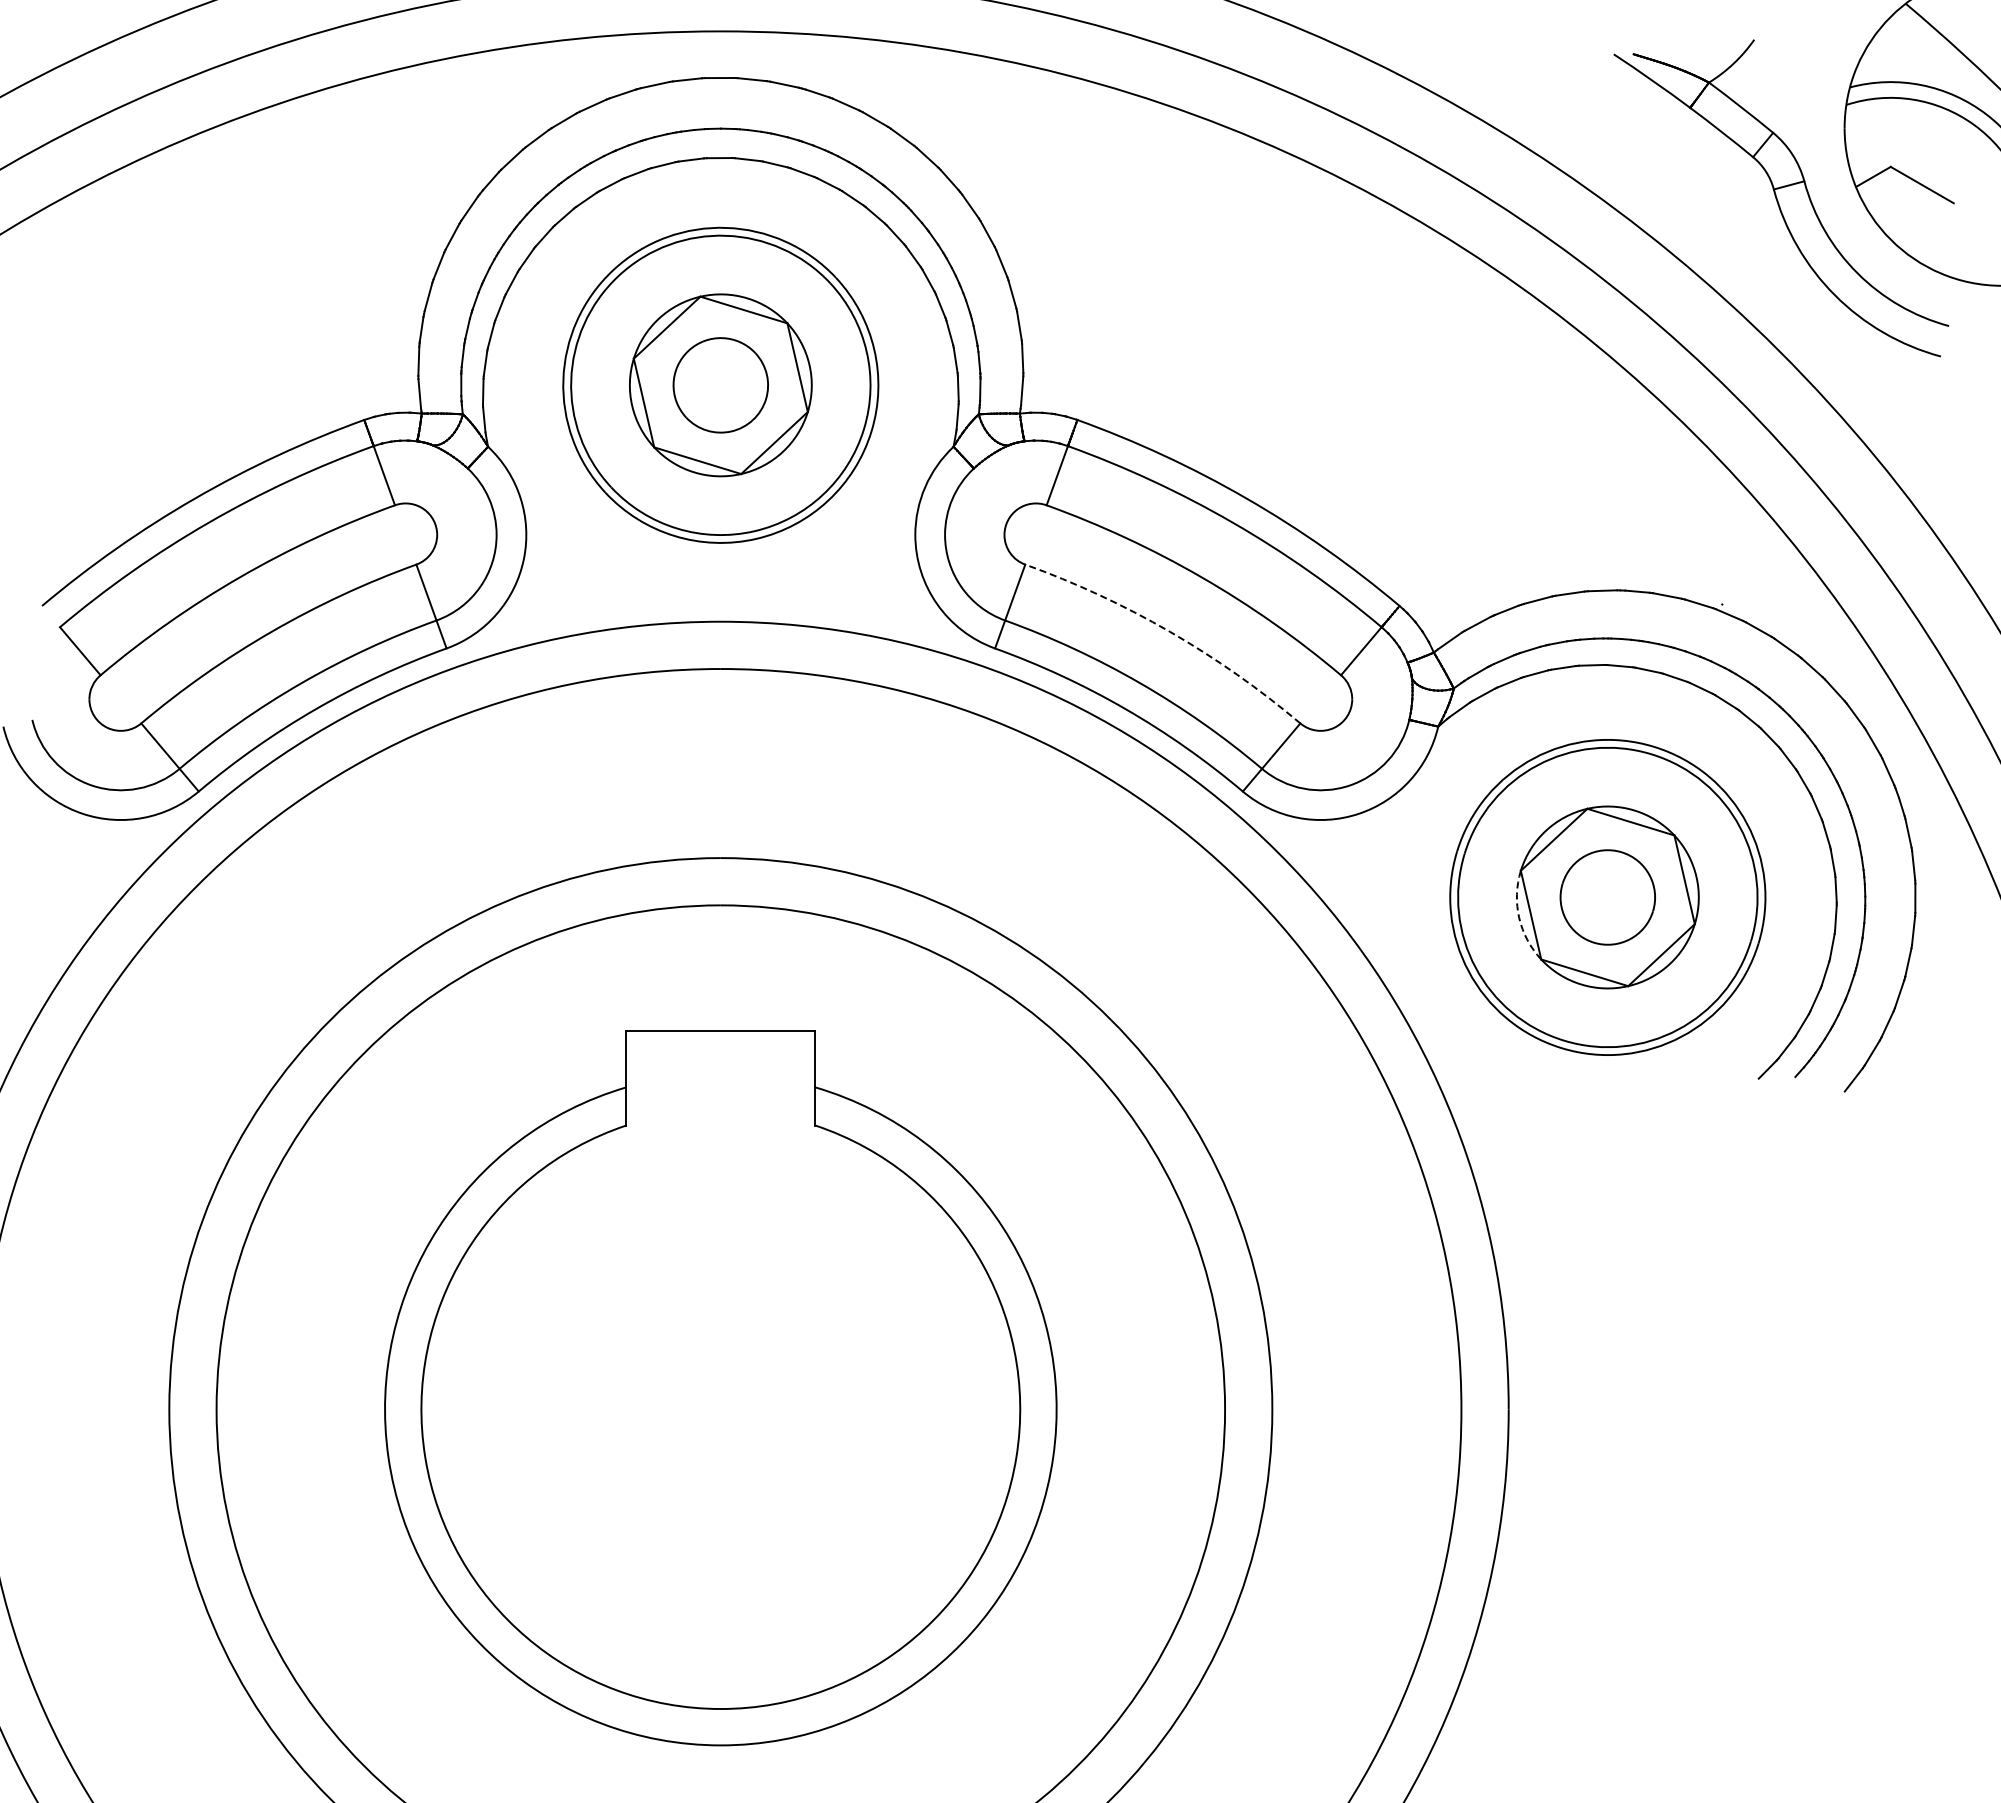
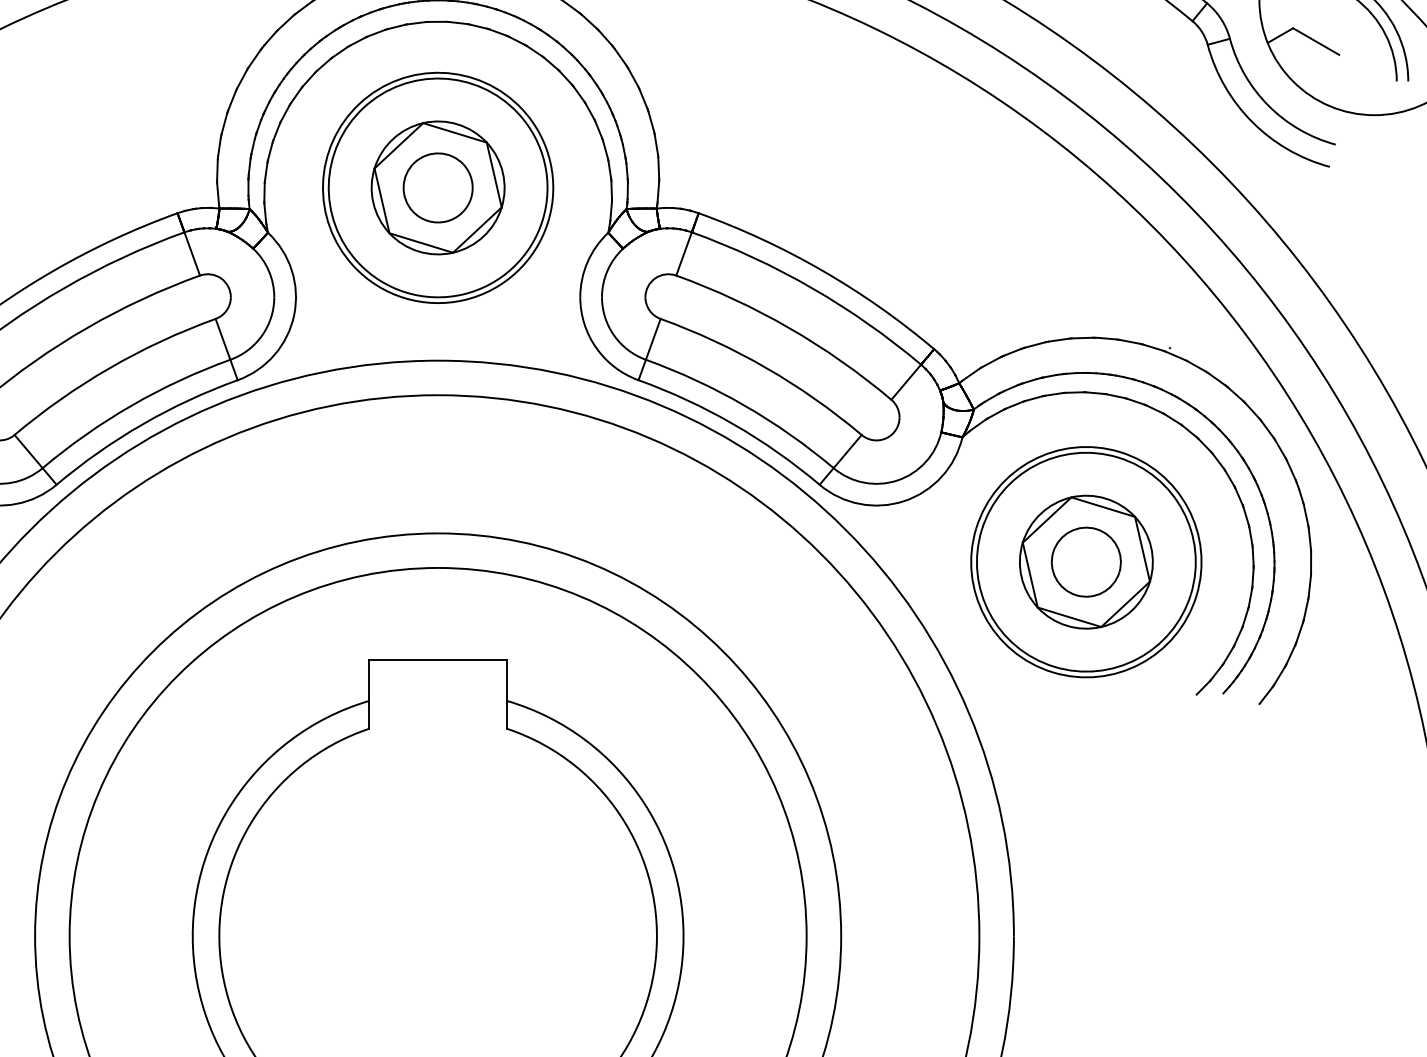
arc: (1169, 631) -> (766, 367), dashed -> solid
arc: (1519, 917) -> (1021, 576), dashed -> solid

